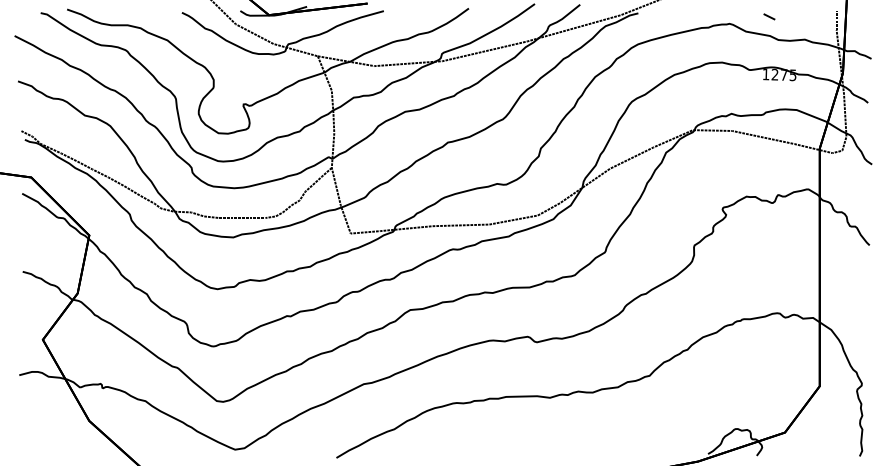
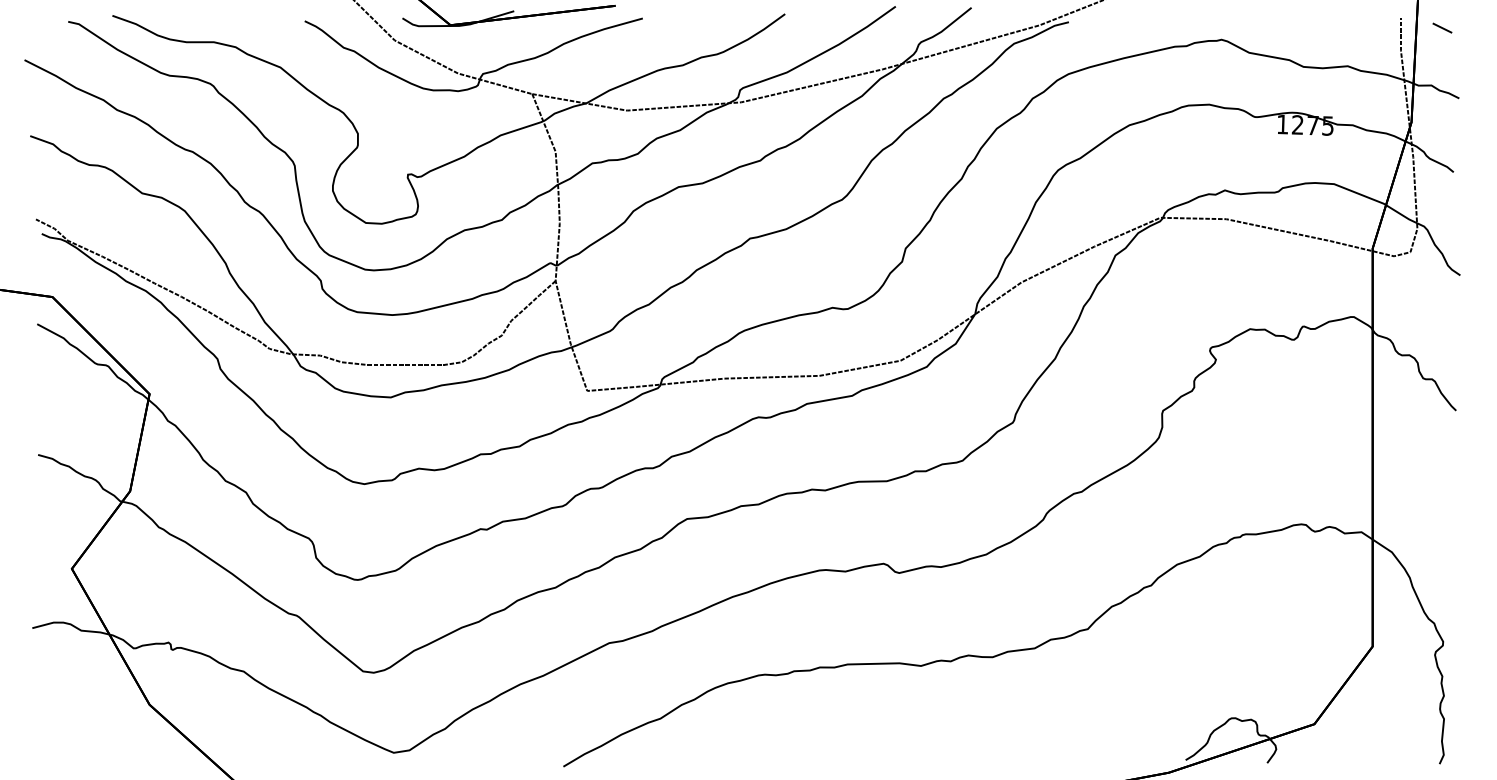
line: (769, 16) -> (1442, 27), moved

